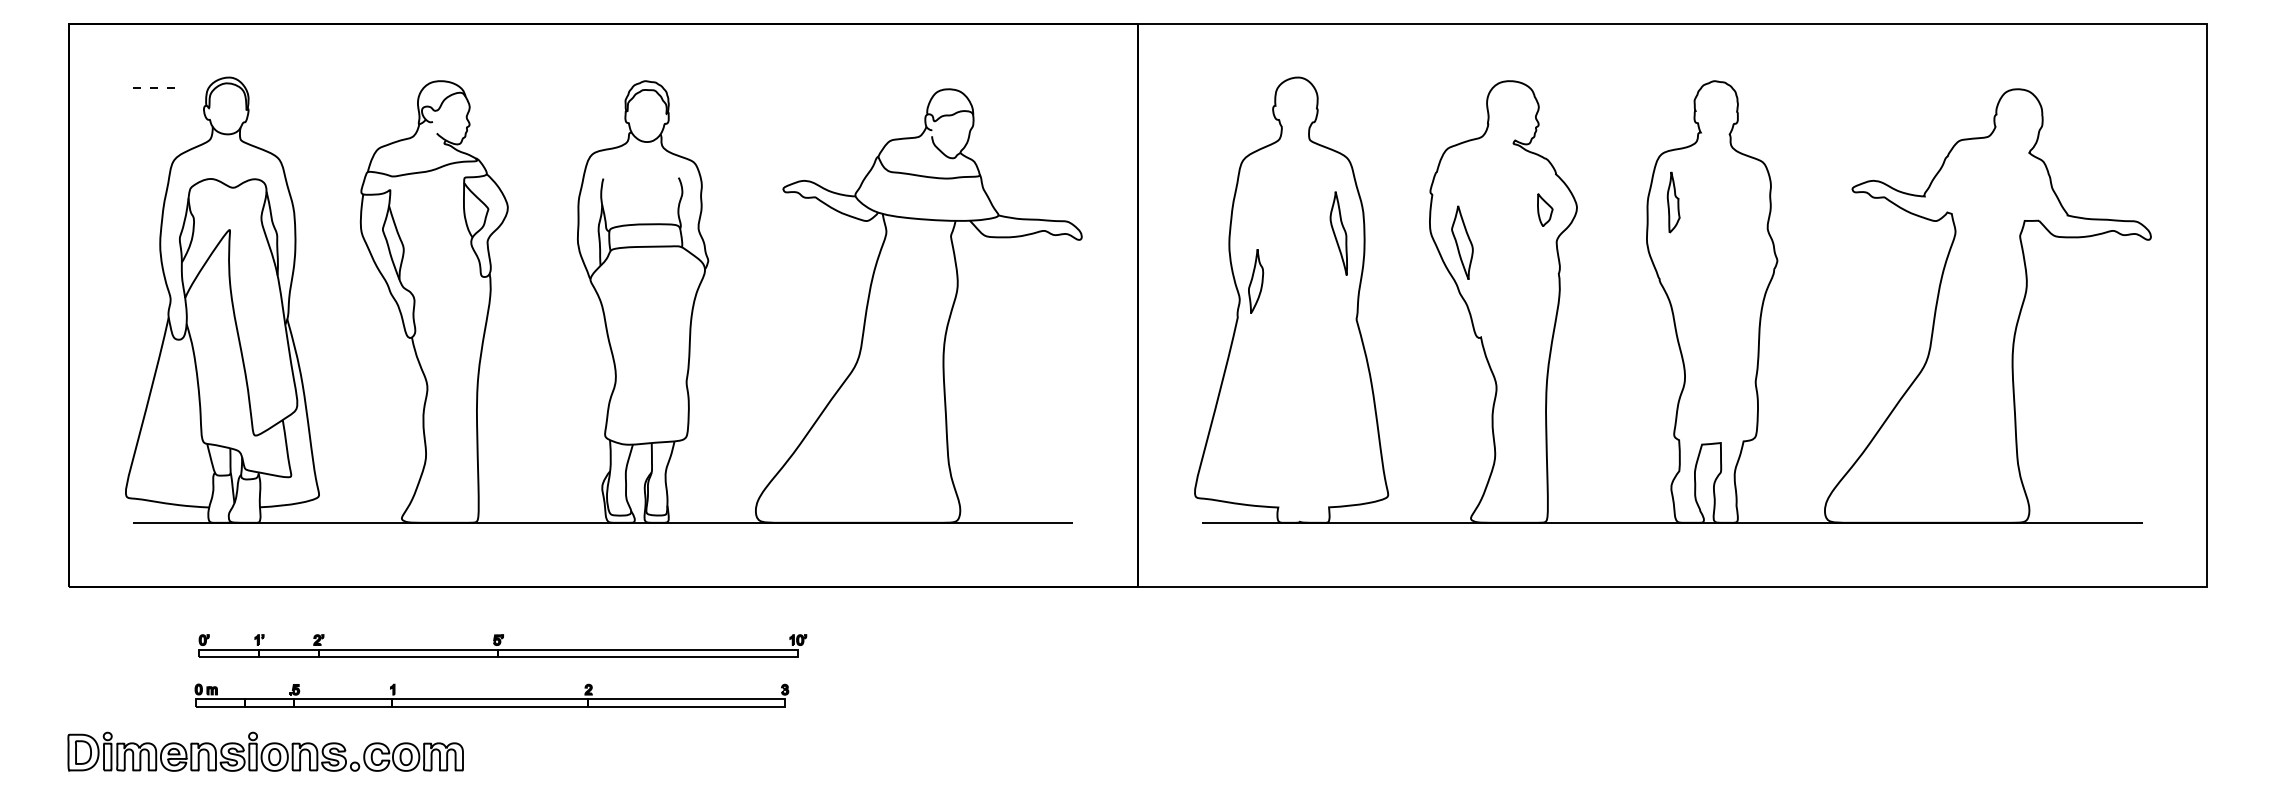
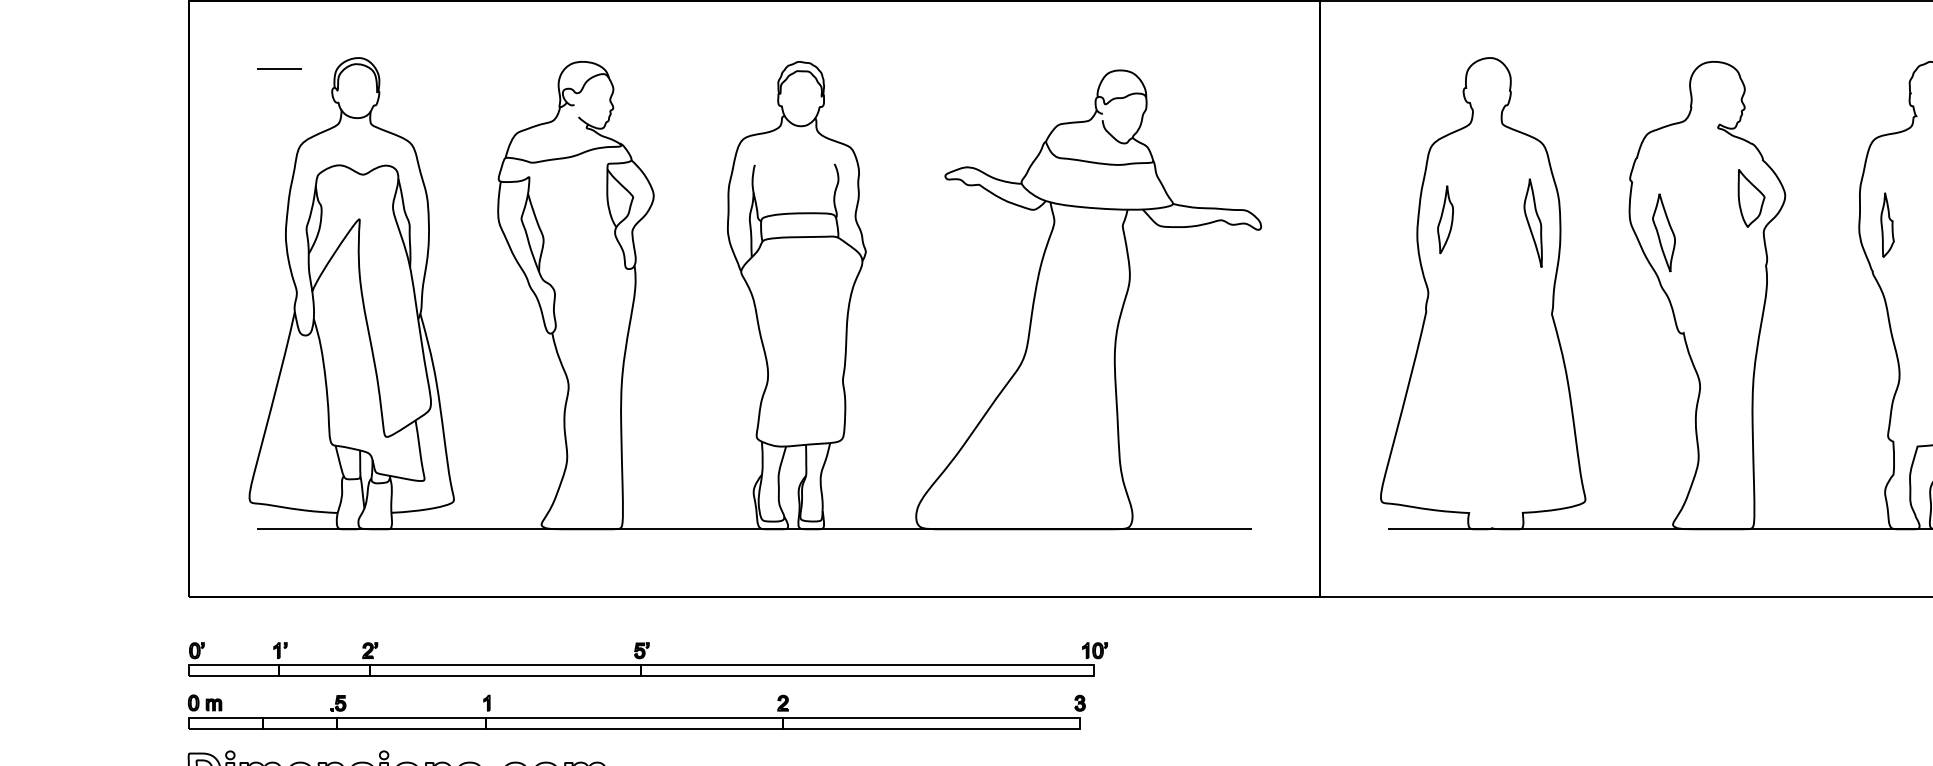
line: (154, 88) -> (279, 69), dashed -> solid
part: (1673, 202) -> (1887, 225), moved
part: (1545, 209) -> (1751, 197), size x1.67
part: (1256, 281) -> (1446, 219), moved
part: (502, 645) -> (648, 659), size x1.43
part: (491, 695) -> (636, 711), size x1.43

